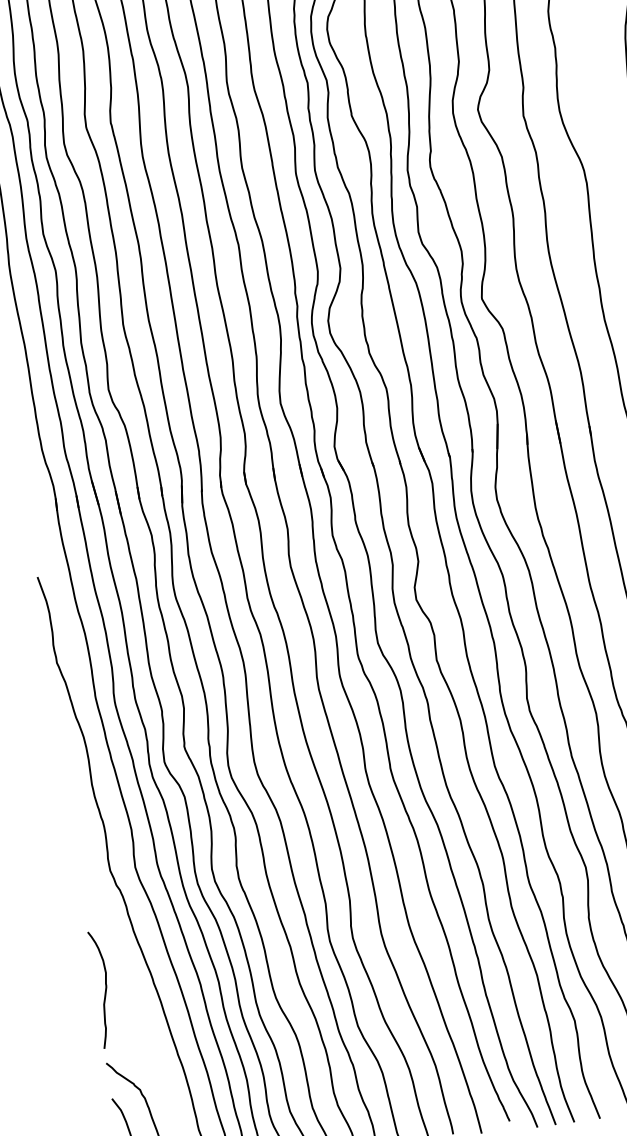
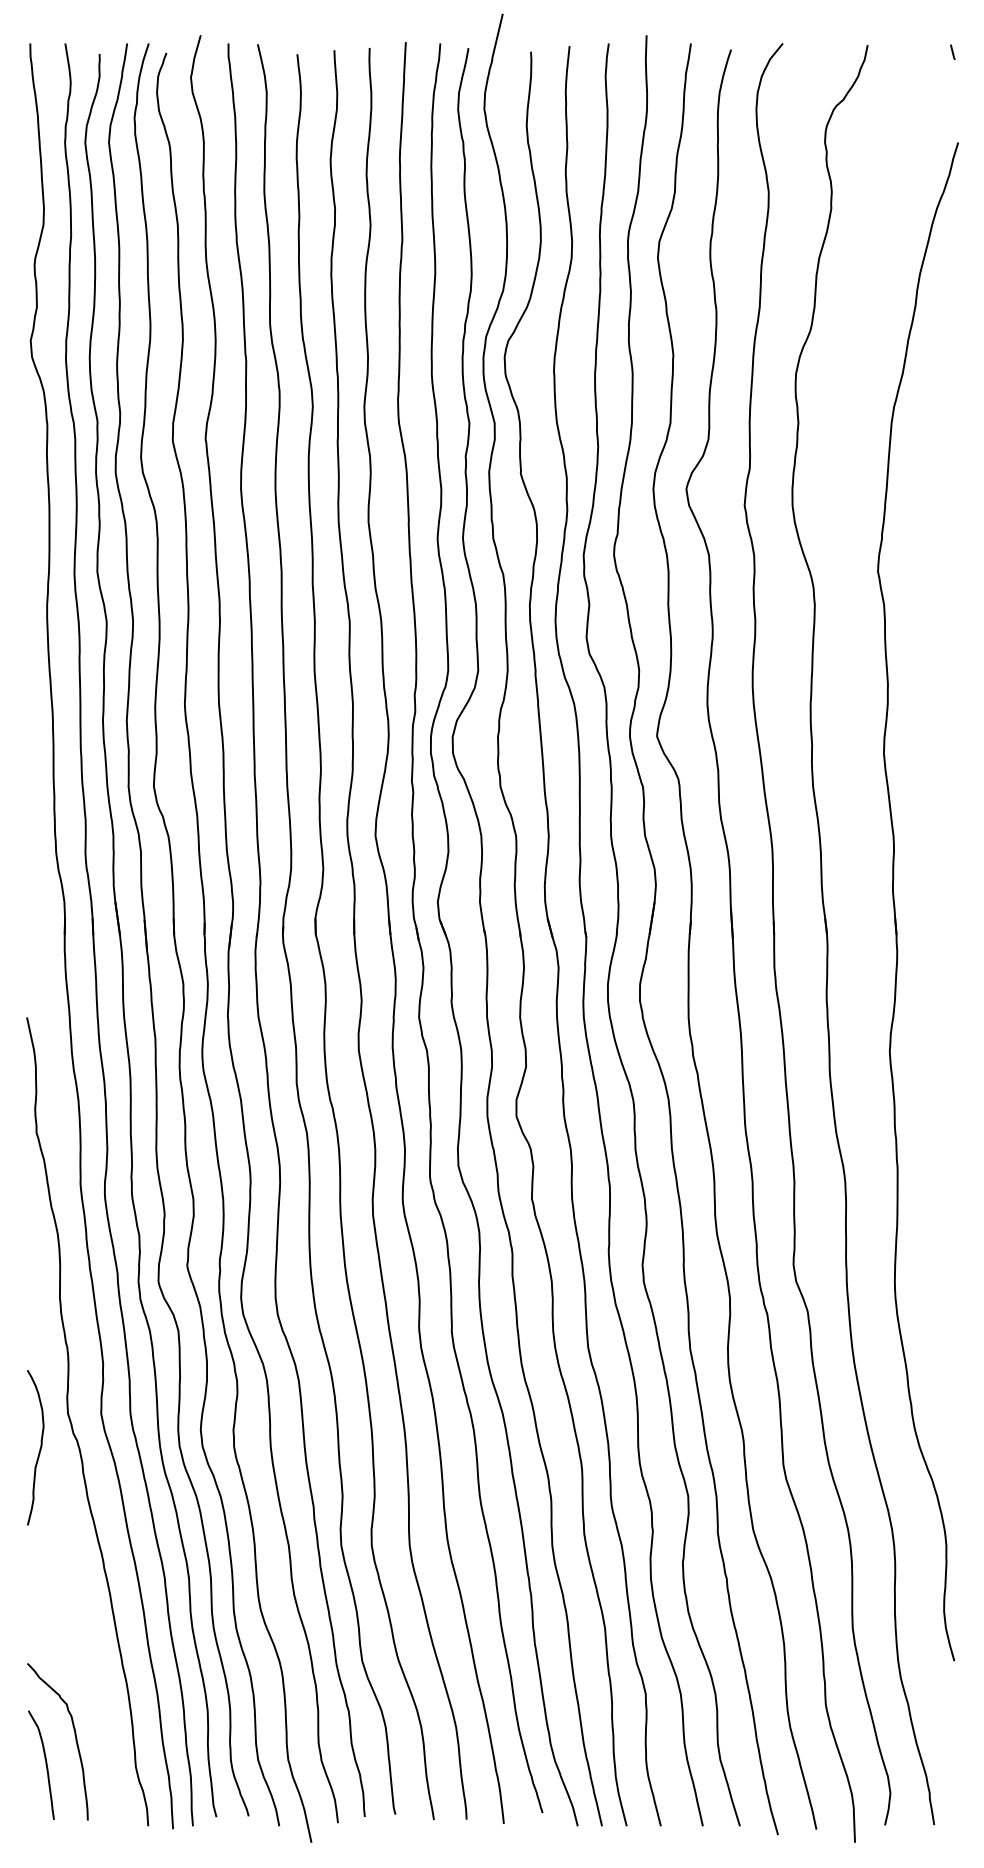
curve: (105, 989) -> (39, 1448), moved

